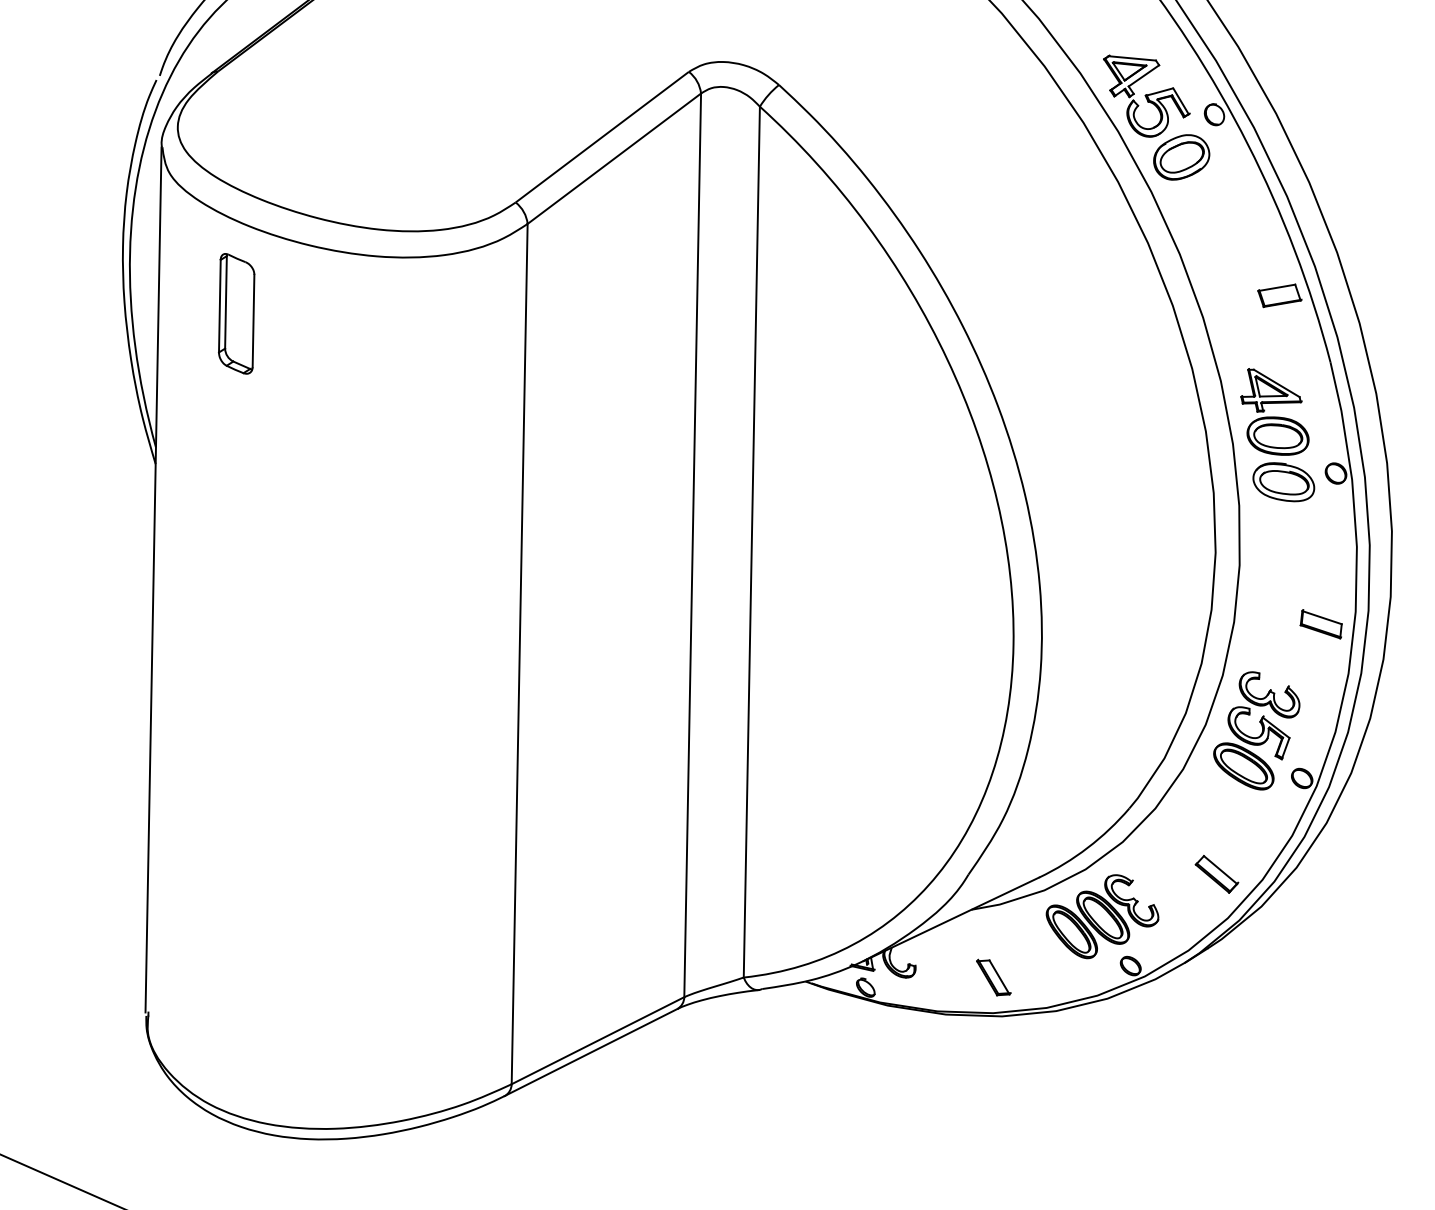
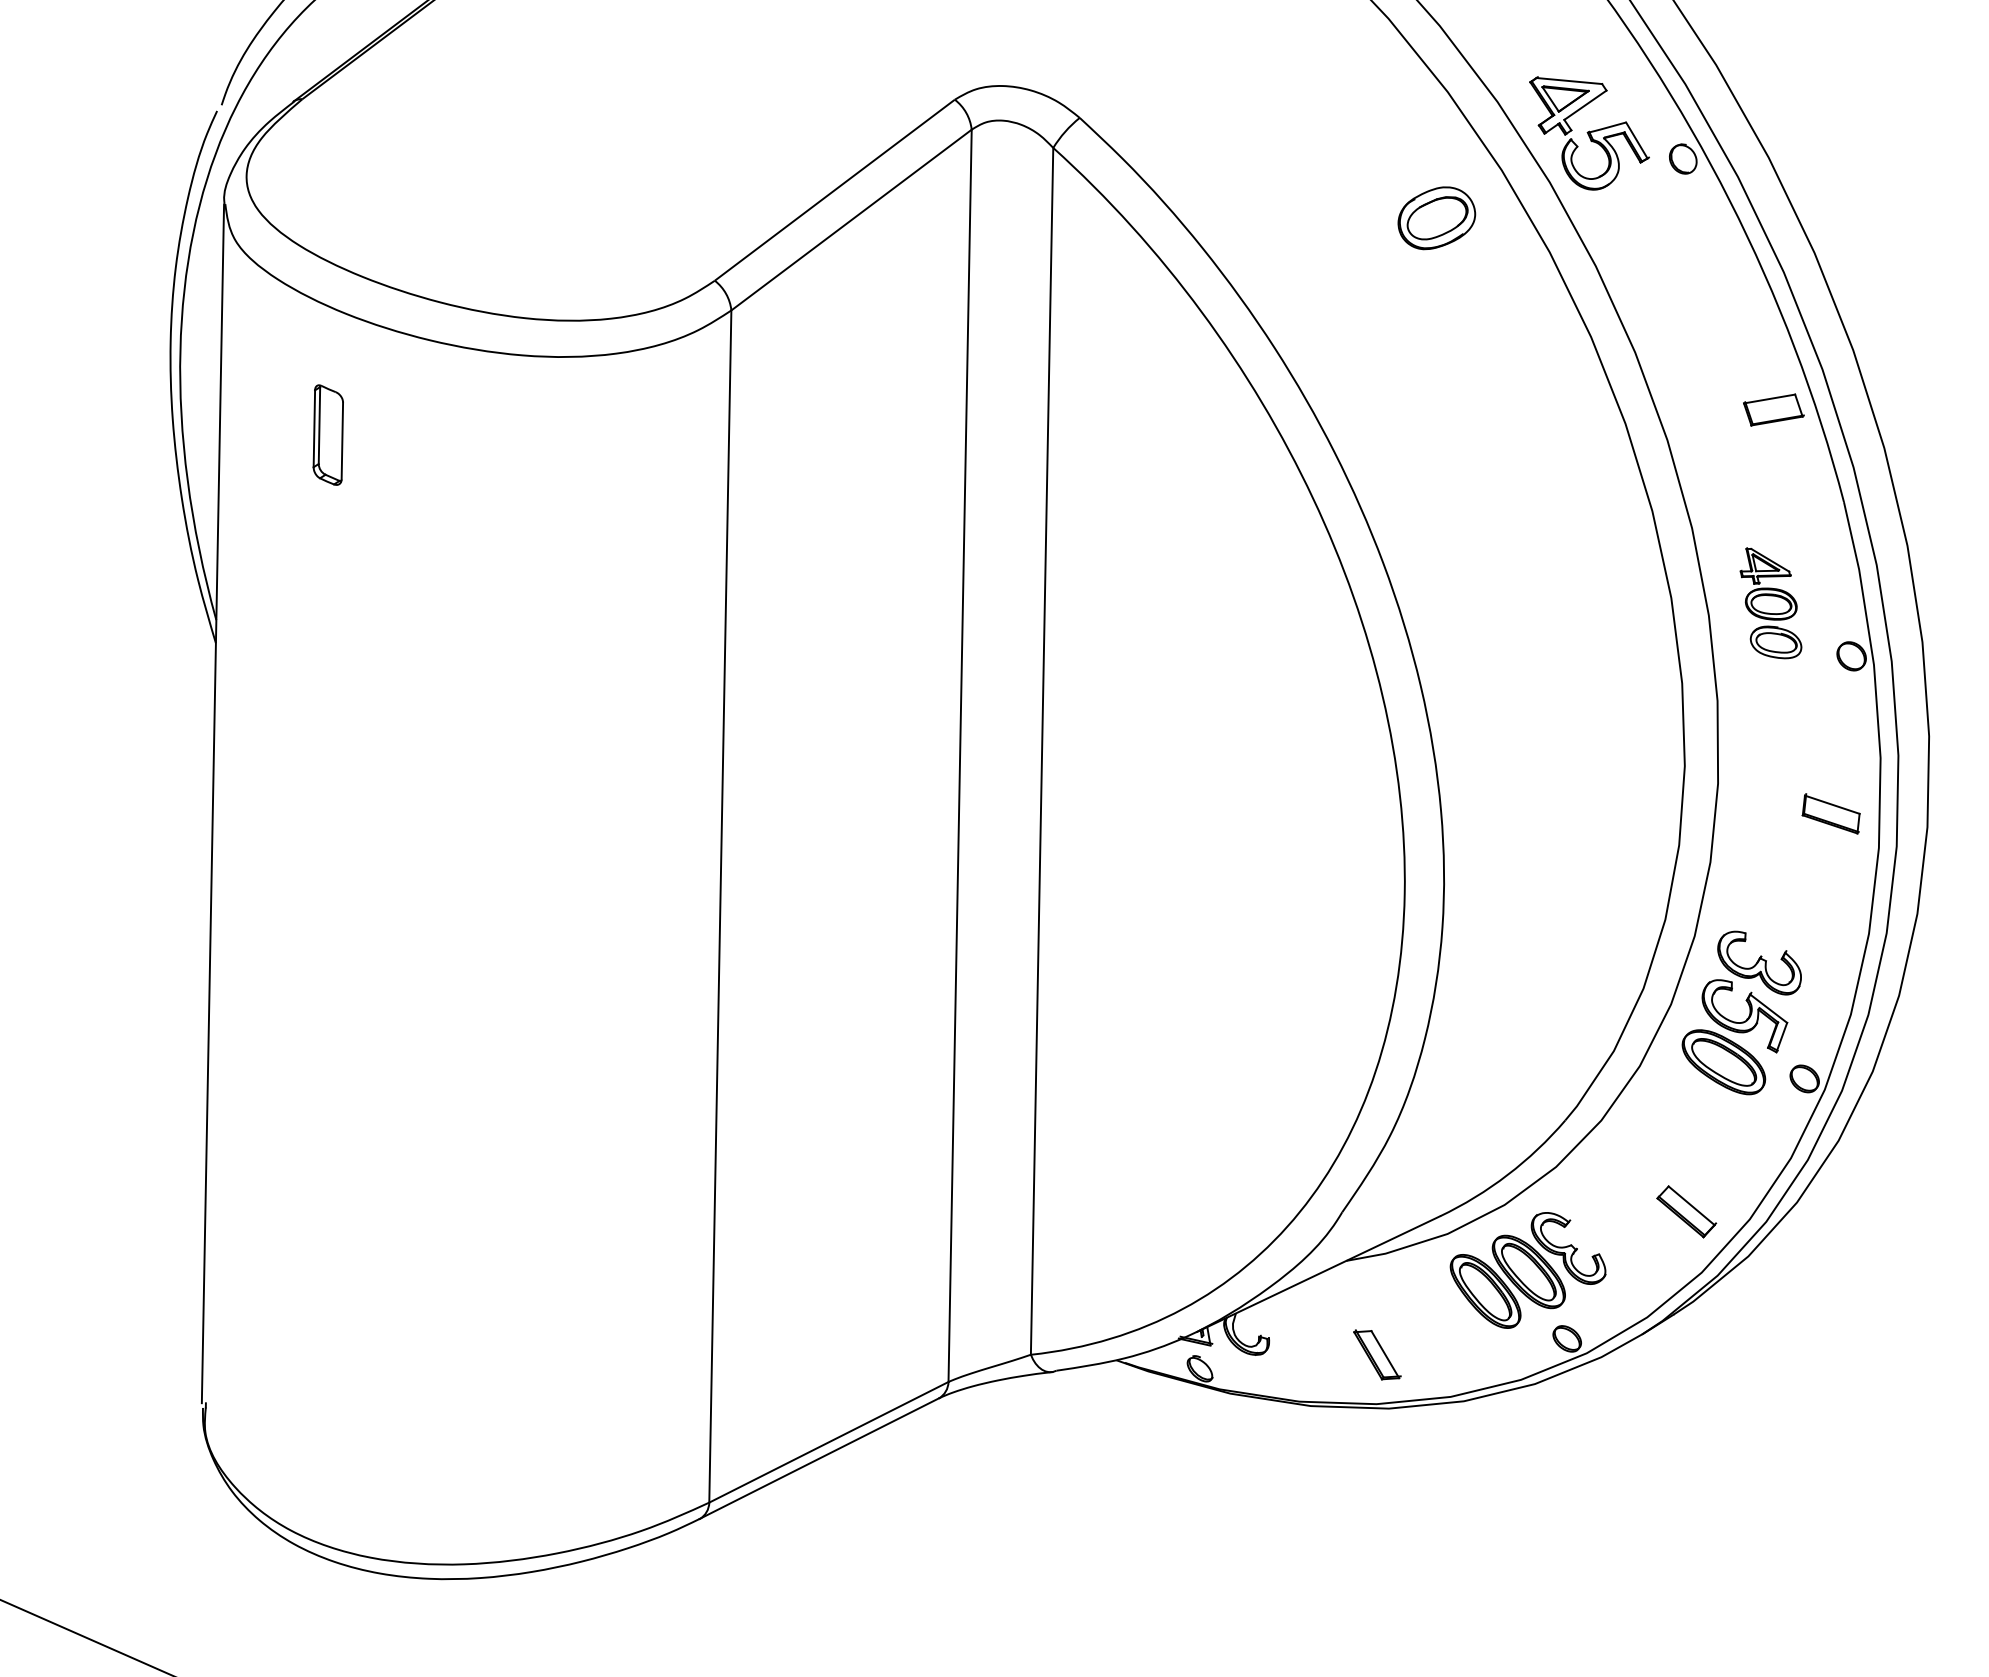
part: (1181, 157) -> (1436, 218), moved
part: (236, 313) -> (327, 434), size x0.6
part: (1277, 435) -> (1770, 603), size x0.6
part: (1320, 624) -> (1830, 814), moved

